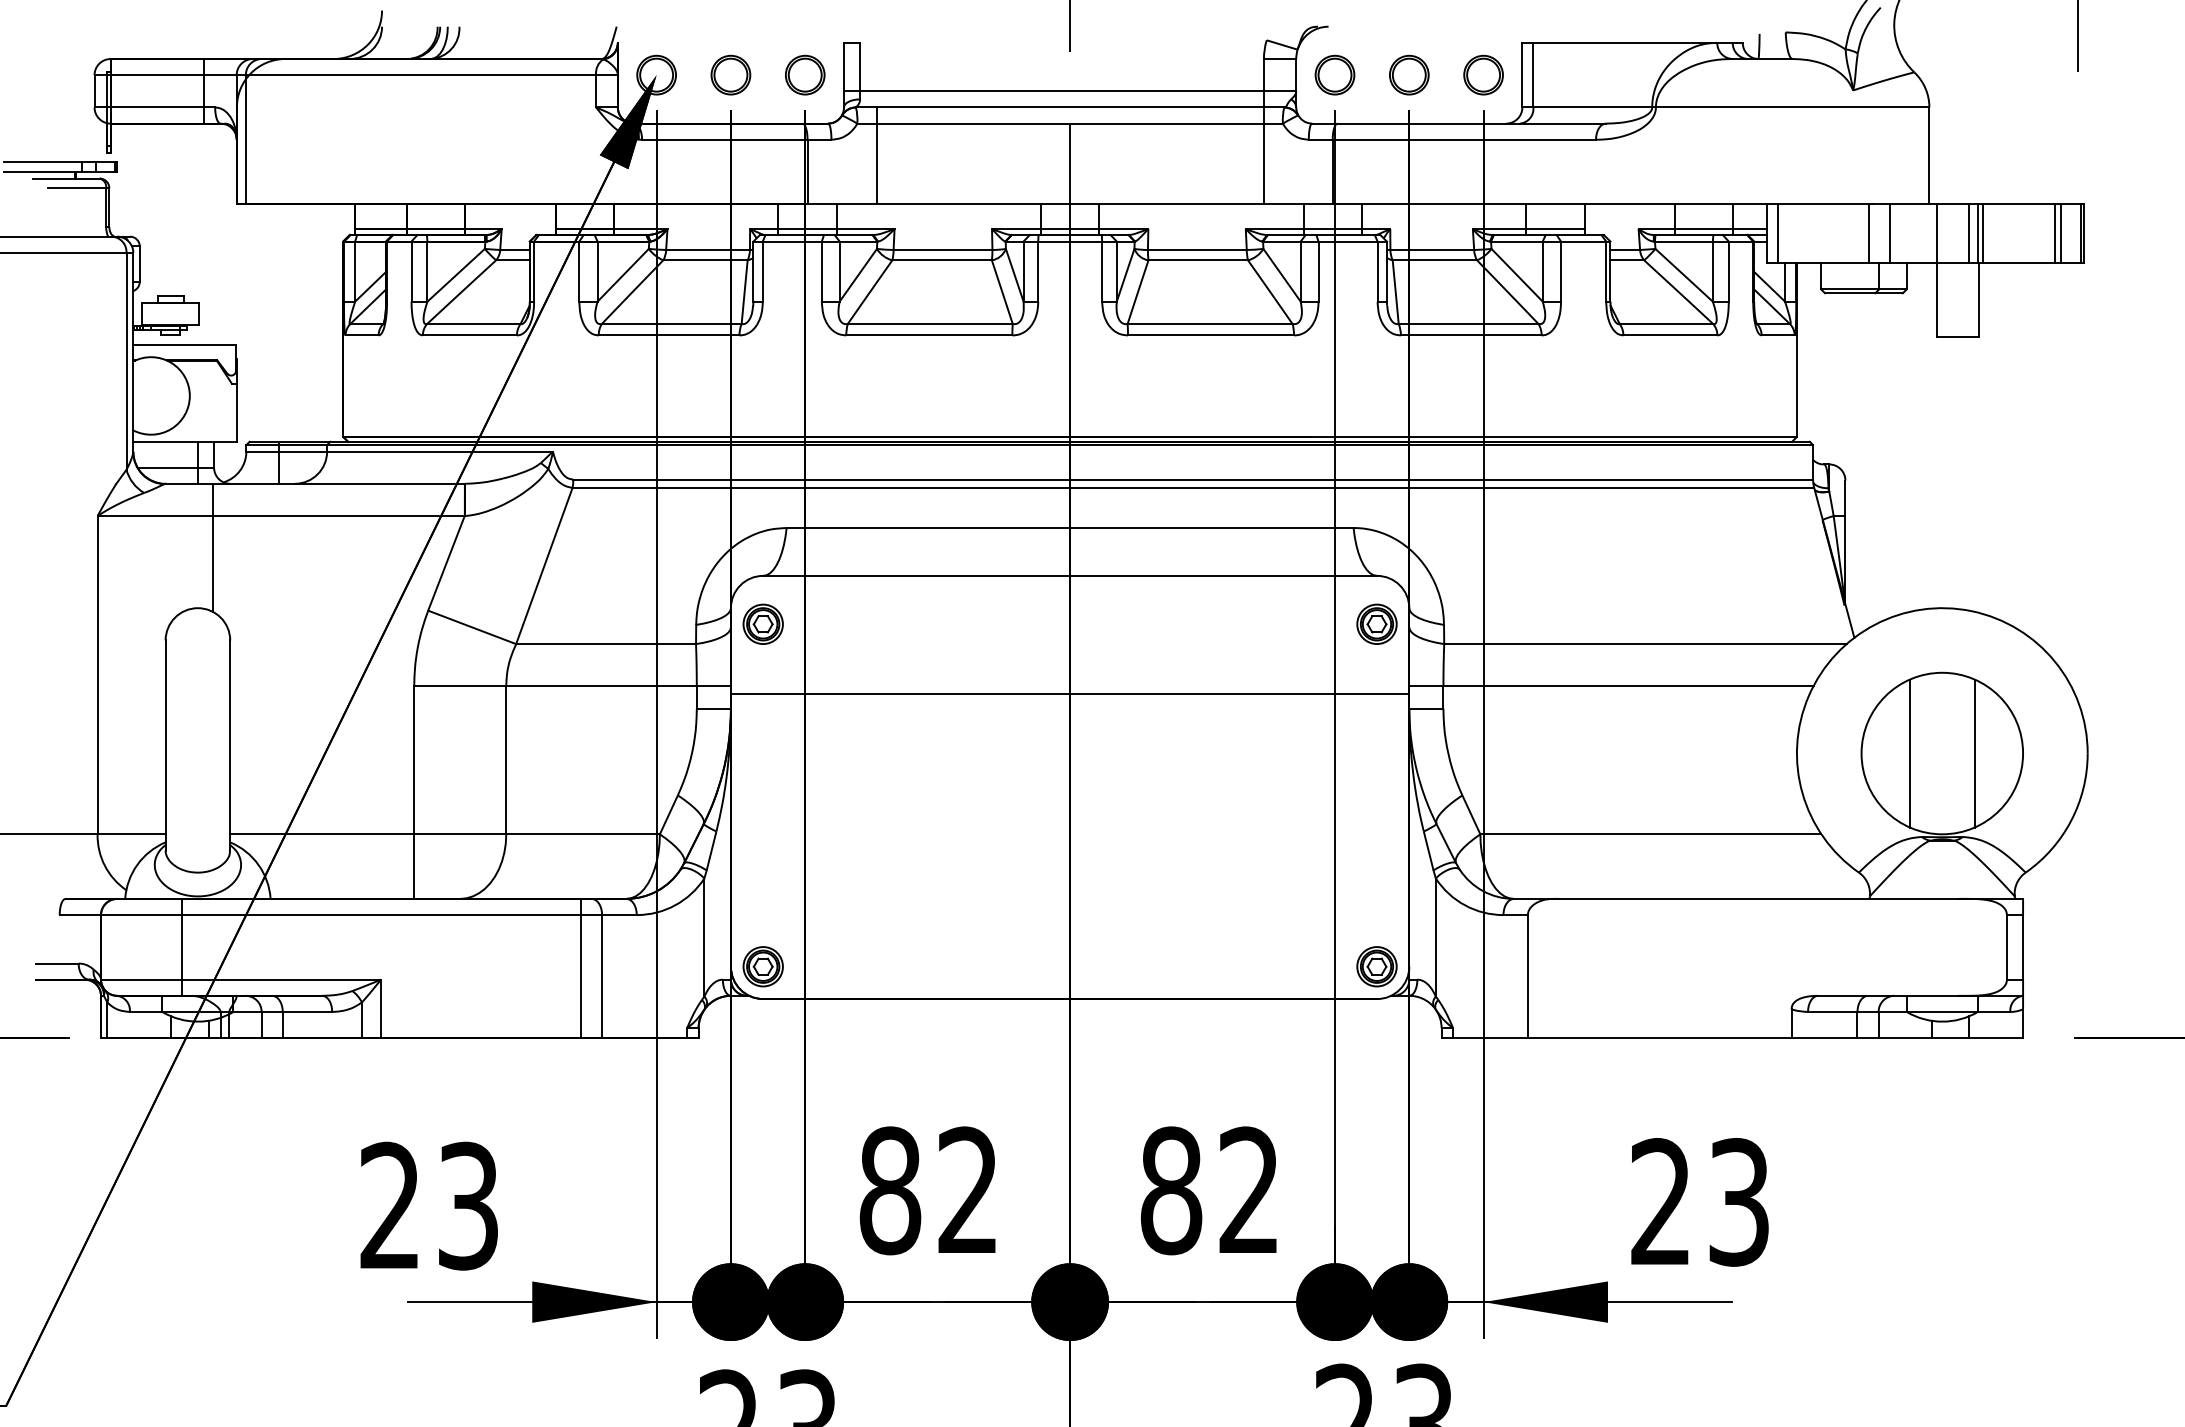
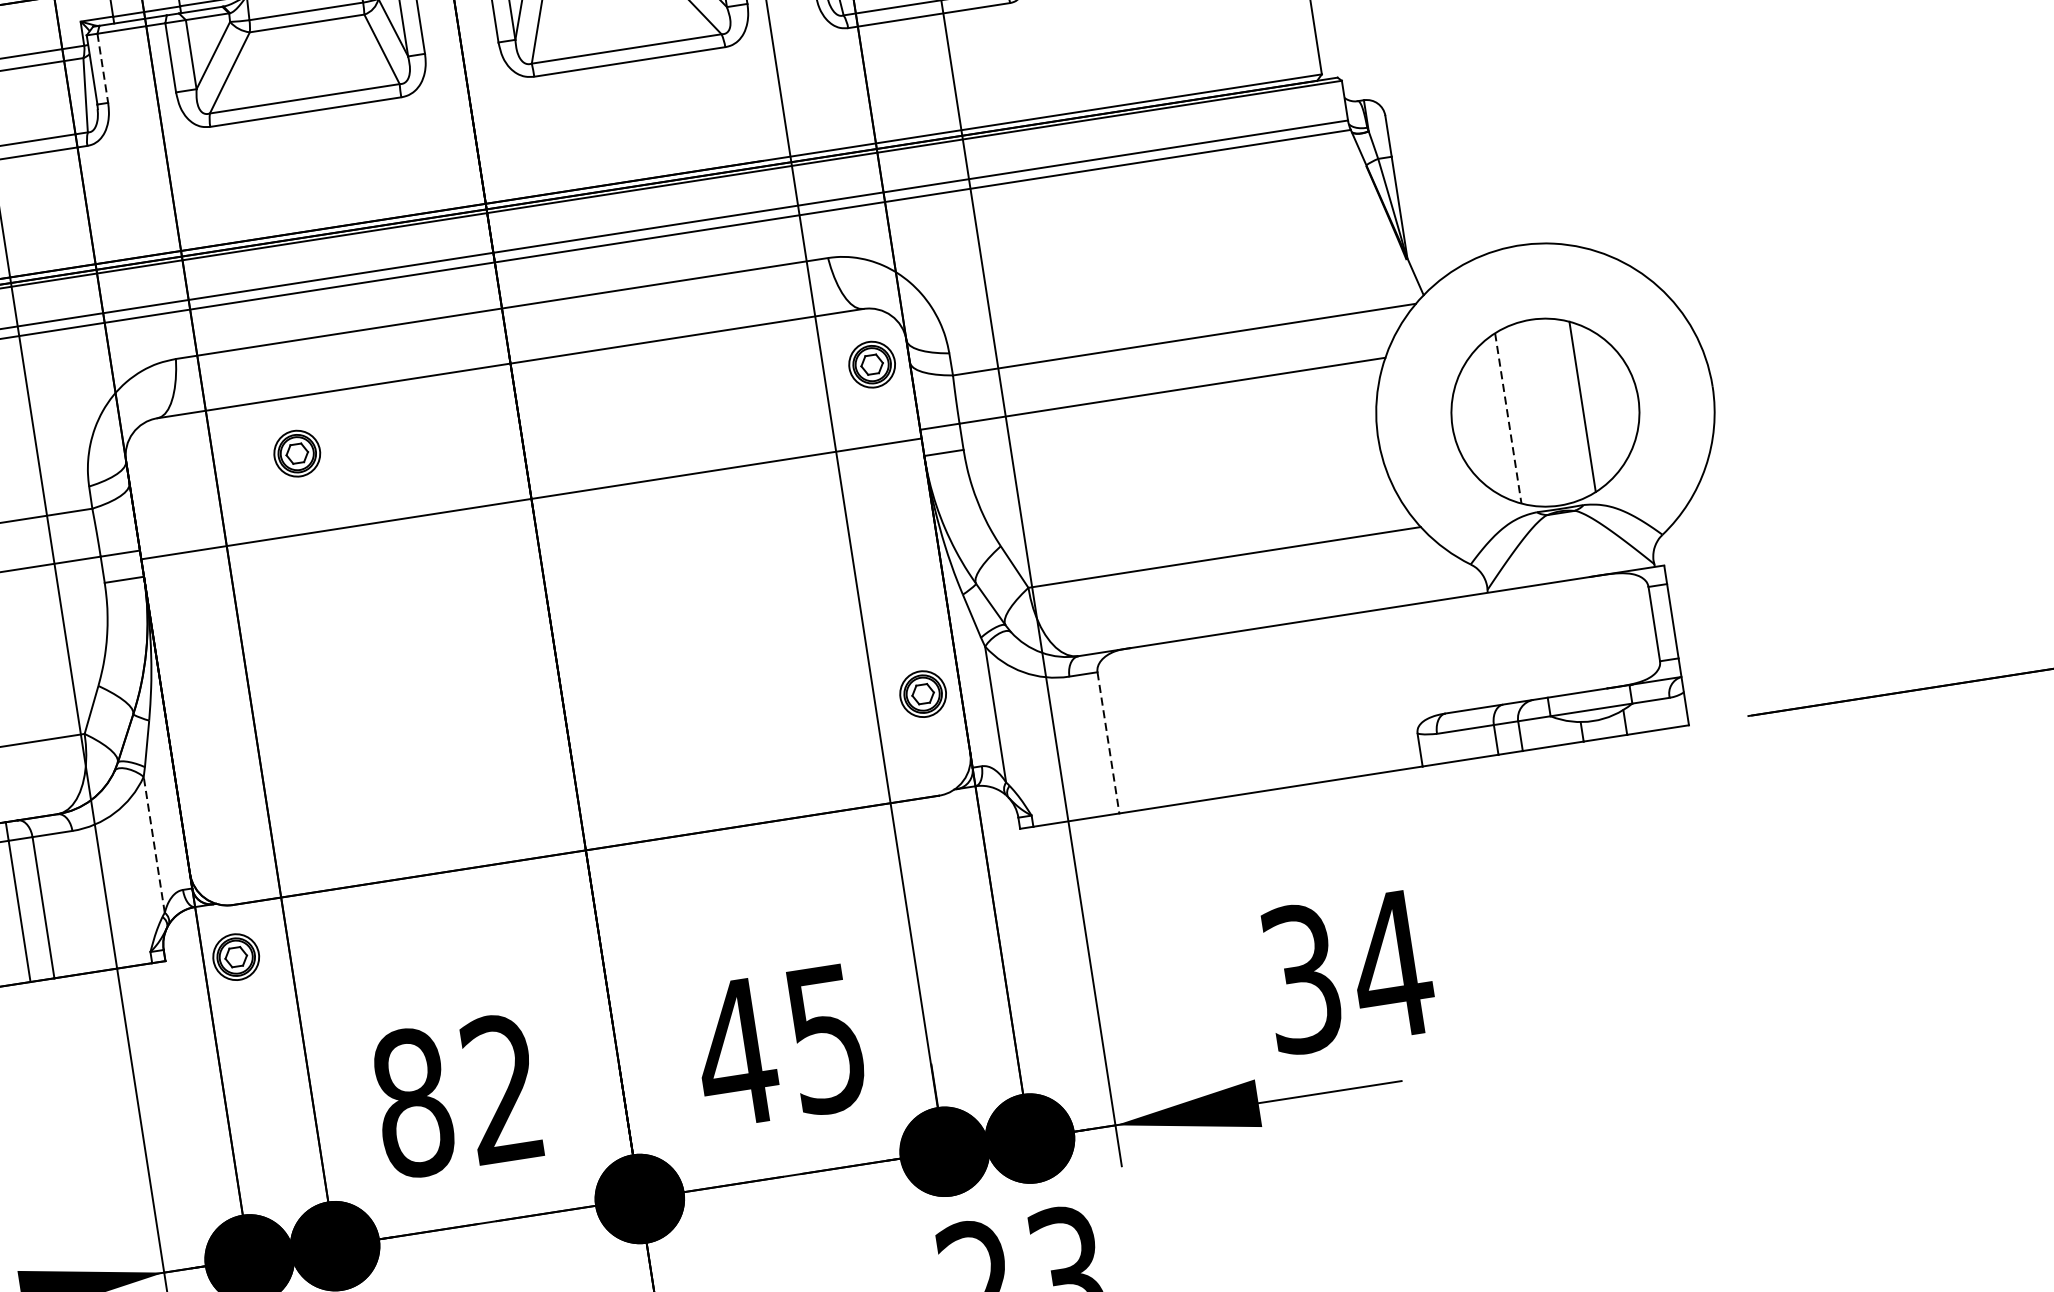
line: (762, 272) -> (102, 69), solid -> dashed
part: (762, 623) -> (296, 452), moved
line: (1910, 754) -> (1509, 419), solid -> dashed
line: (704, 937) -> (154, 844), solid -> dashed
part: (762, 966) -> (235, 957), moved
part: (1376, 966) -> (922, 693), moved
line: (1527, 976) -> (1107, 742), solid -> dashed
text: (1207, 1190) -> (778, 1046), 82 -> 45
text: (1701, 1202) -> (1348, 971), 23 -> 34

